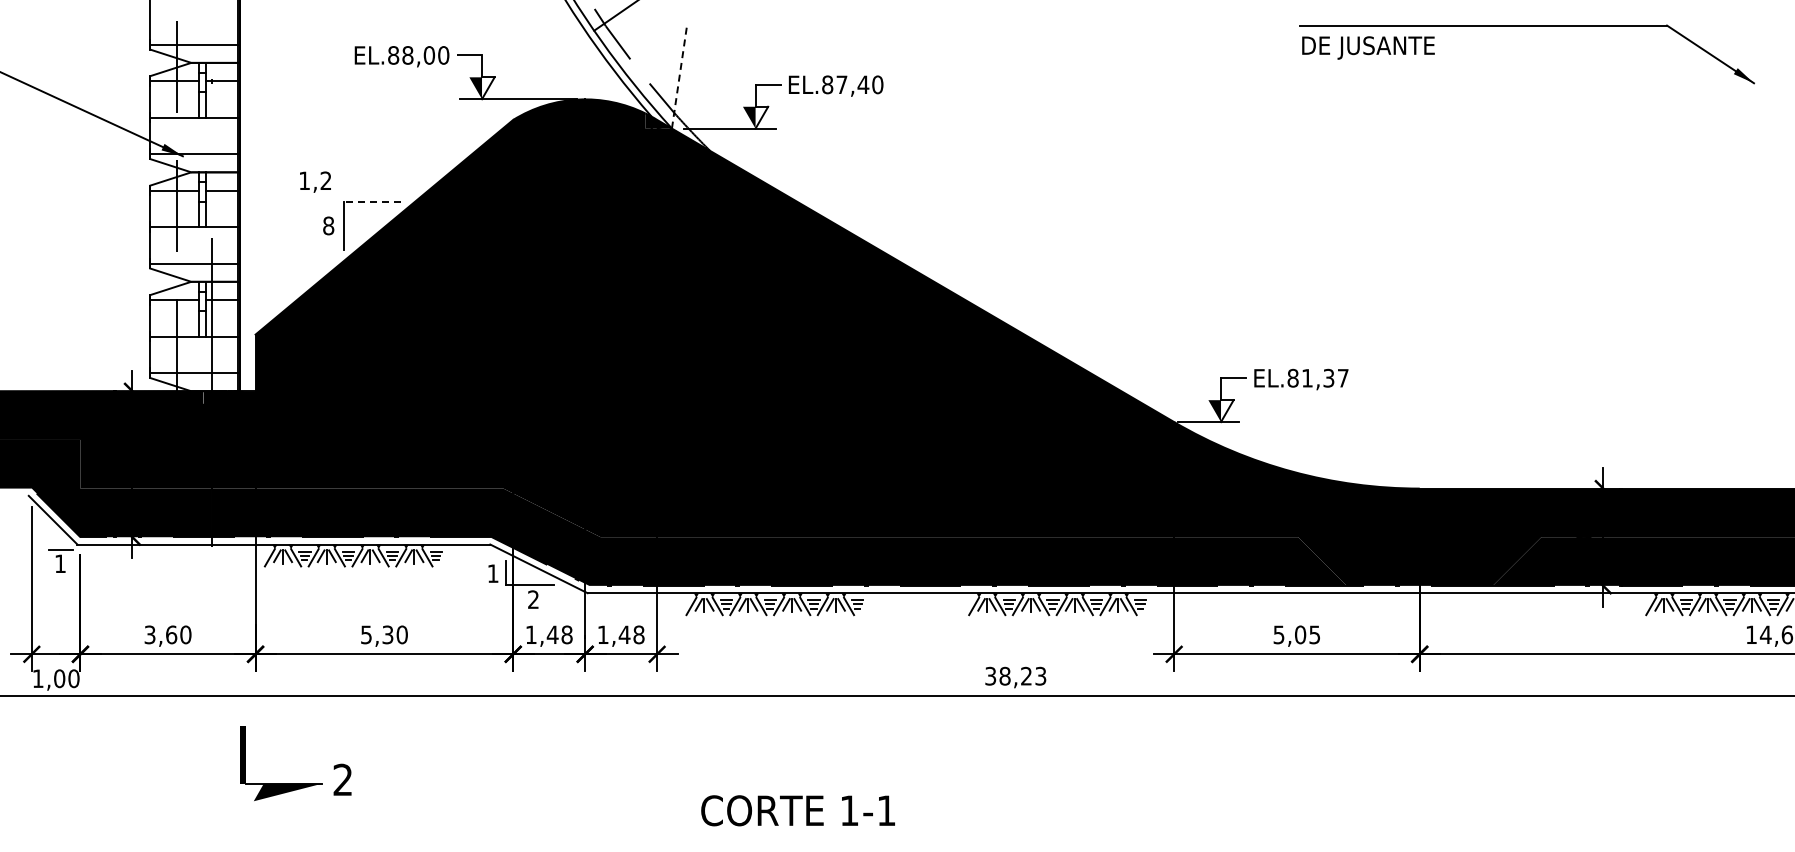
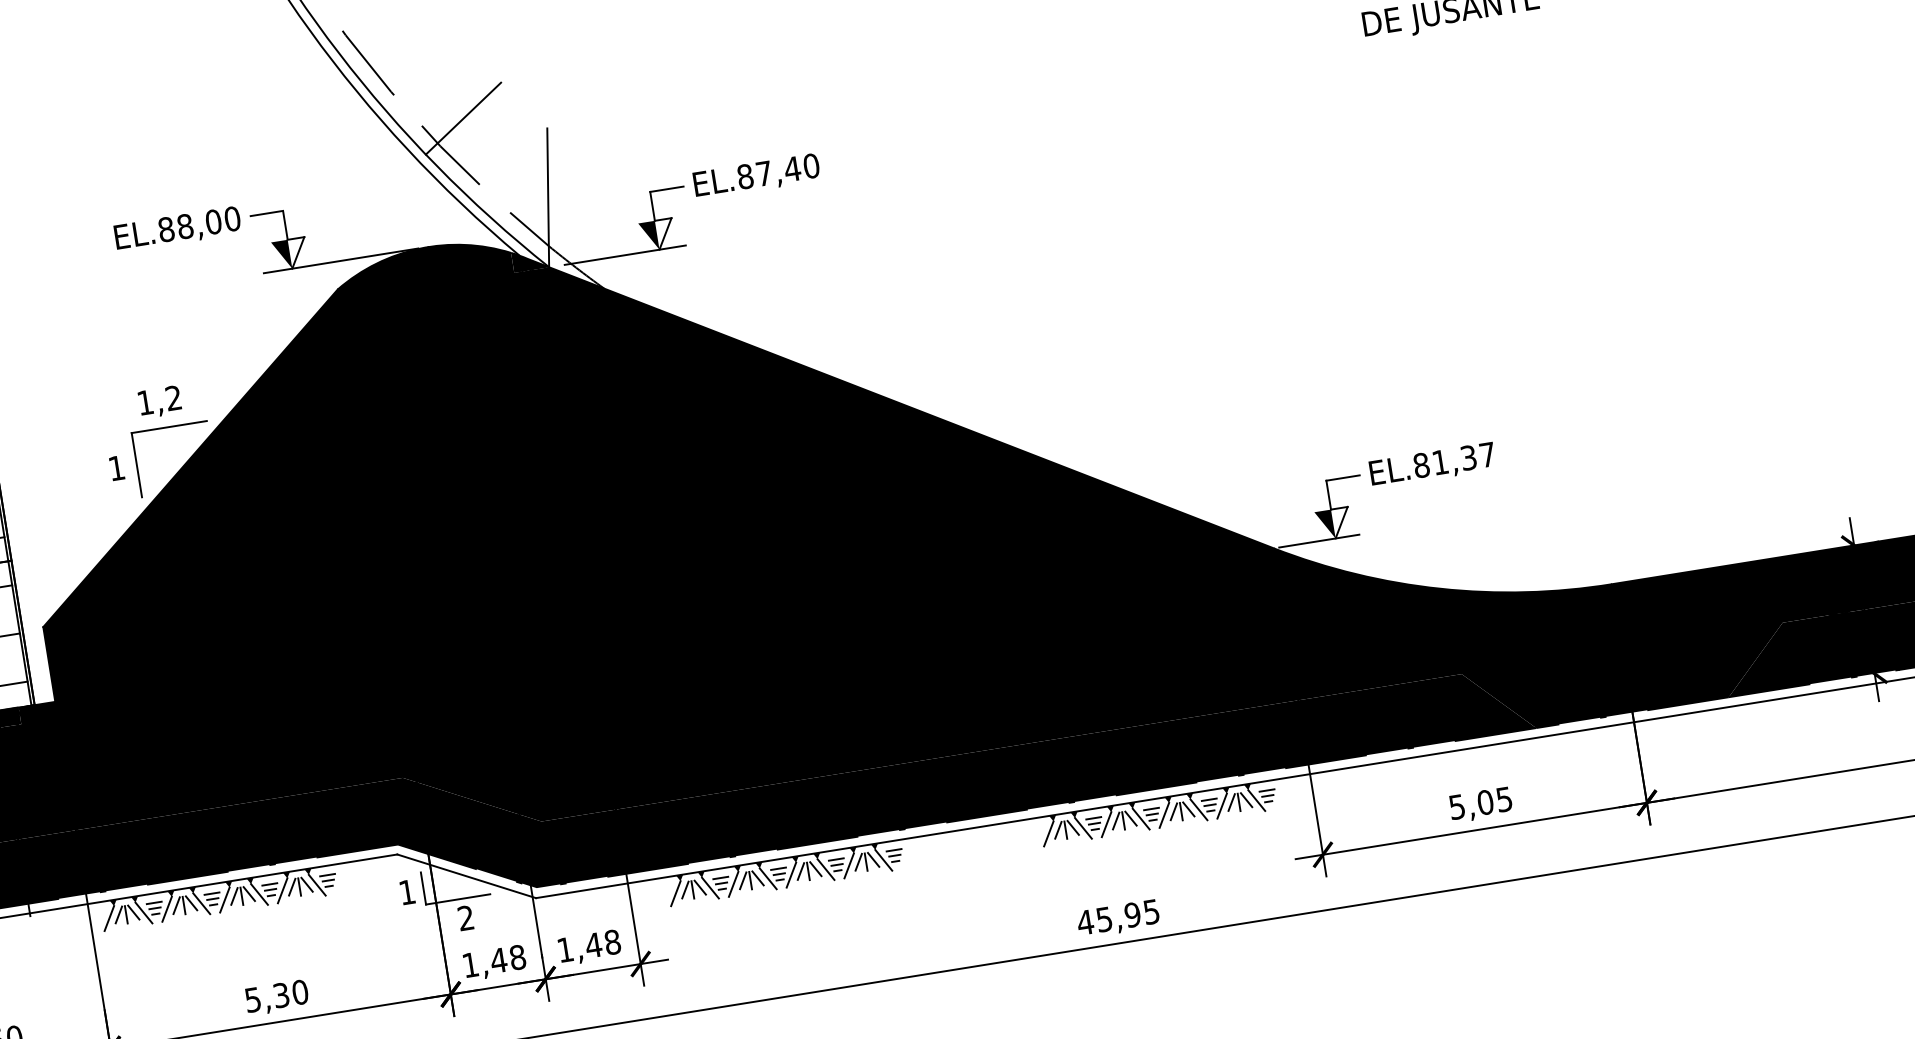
line: (679, 77) -> (548, 198), dashed -> solid
text: (315, 181) -> (159, 401), moved
line: (371, 201) -> (168, 426), dashed -> solid
text: (328, 225) -> (116, 467), 8 -> 1
text: (1015, 675) -> (1118, 916), 38,23 -> 45,95

